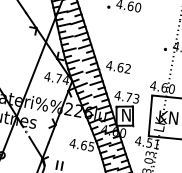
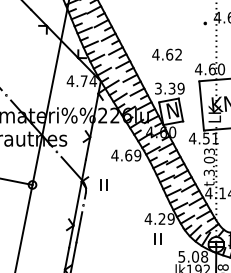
text: (118, 66) -> (166, 54), moved
text: (126, 97) -> (169, 88), 4.73 -> 3.39
text: (91, 146) -> (137, 155), 4.65 -> 4.69

